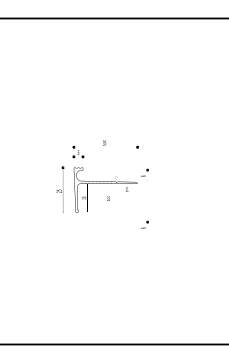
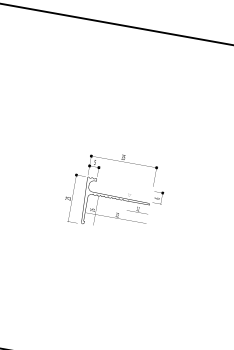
part: (144, 224) -> (149, 248), removed

